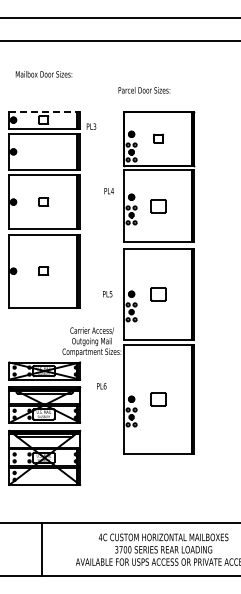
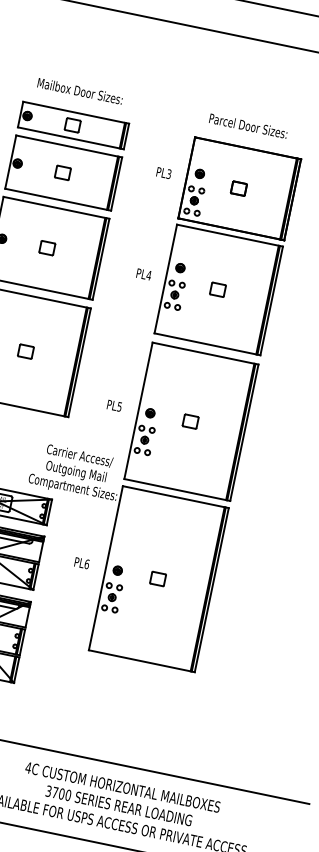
text: (43, 74) -> (79, 91), moved
text: (144, 90) -> (248, 126), moved
line: (44, 111) -> (76, 112), dashed -> solid
text: (91, 126) -> (164, 172), moved
part: (43, 151) -> (62, 172), added
text: (108, 191) -> (142, 274), moved
part: (158, 205) -> (218, 288), size x0.62
part: (158, 293) -> (190, 420), size x0.62
text: (101, 386) -> (81, 563), moved
part: (158, 398) -> (158, 577), size x0.62

